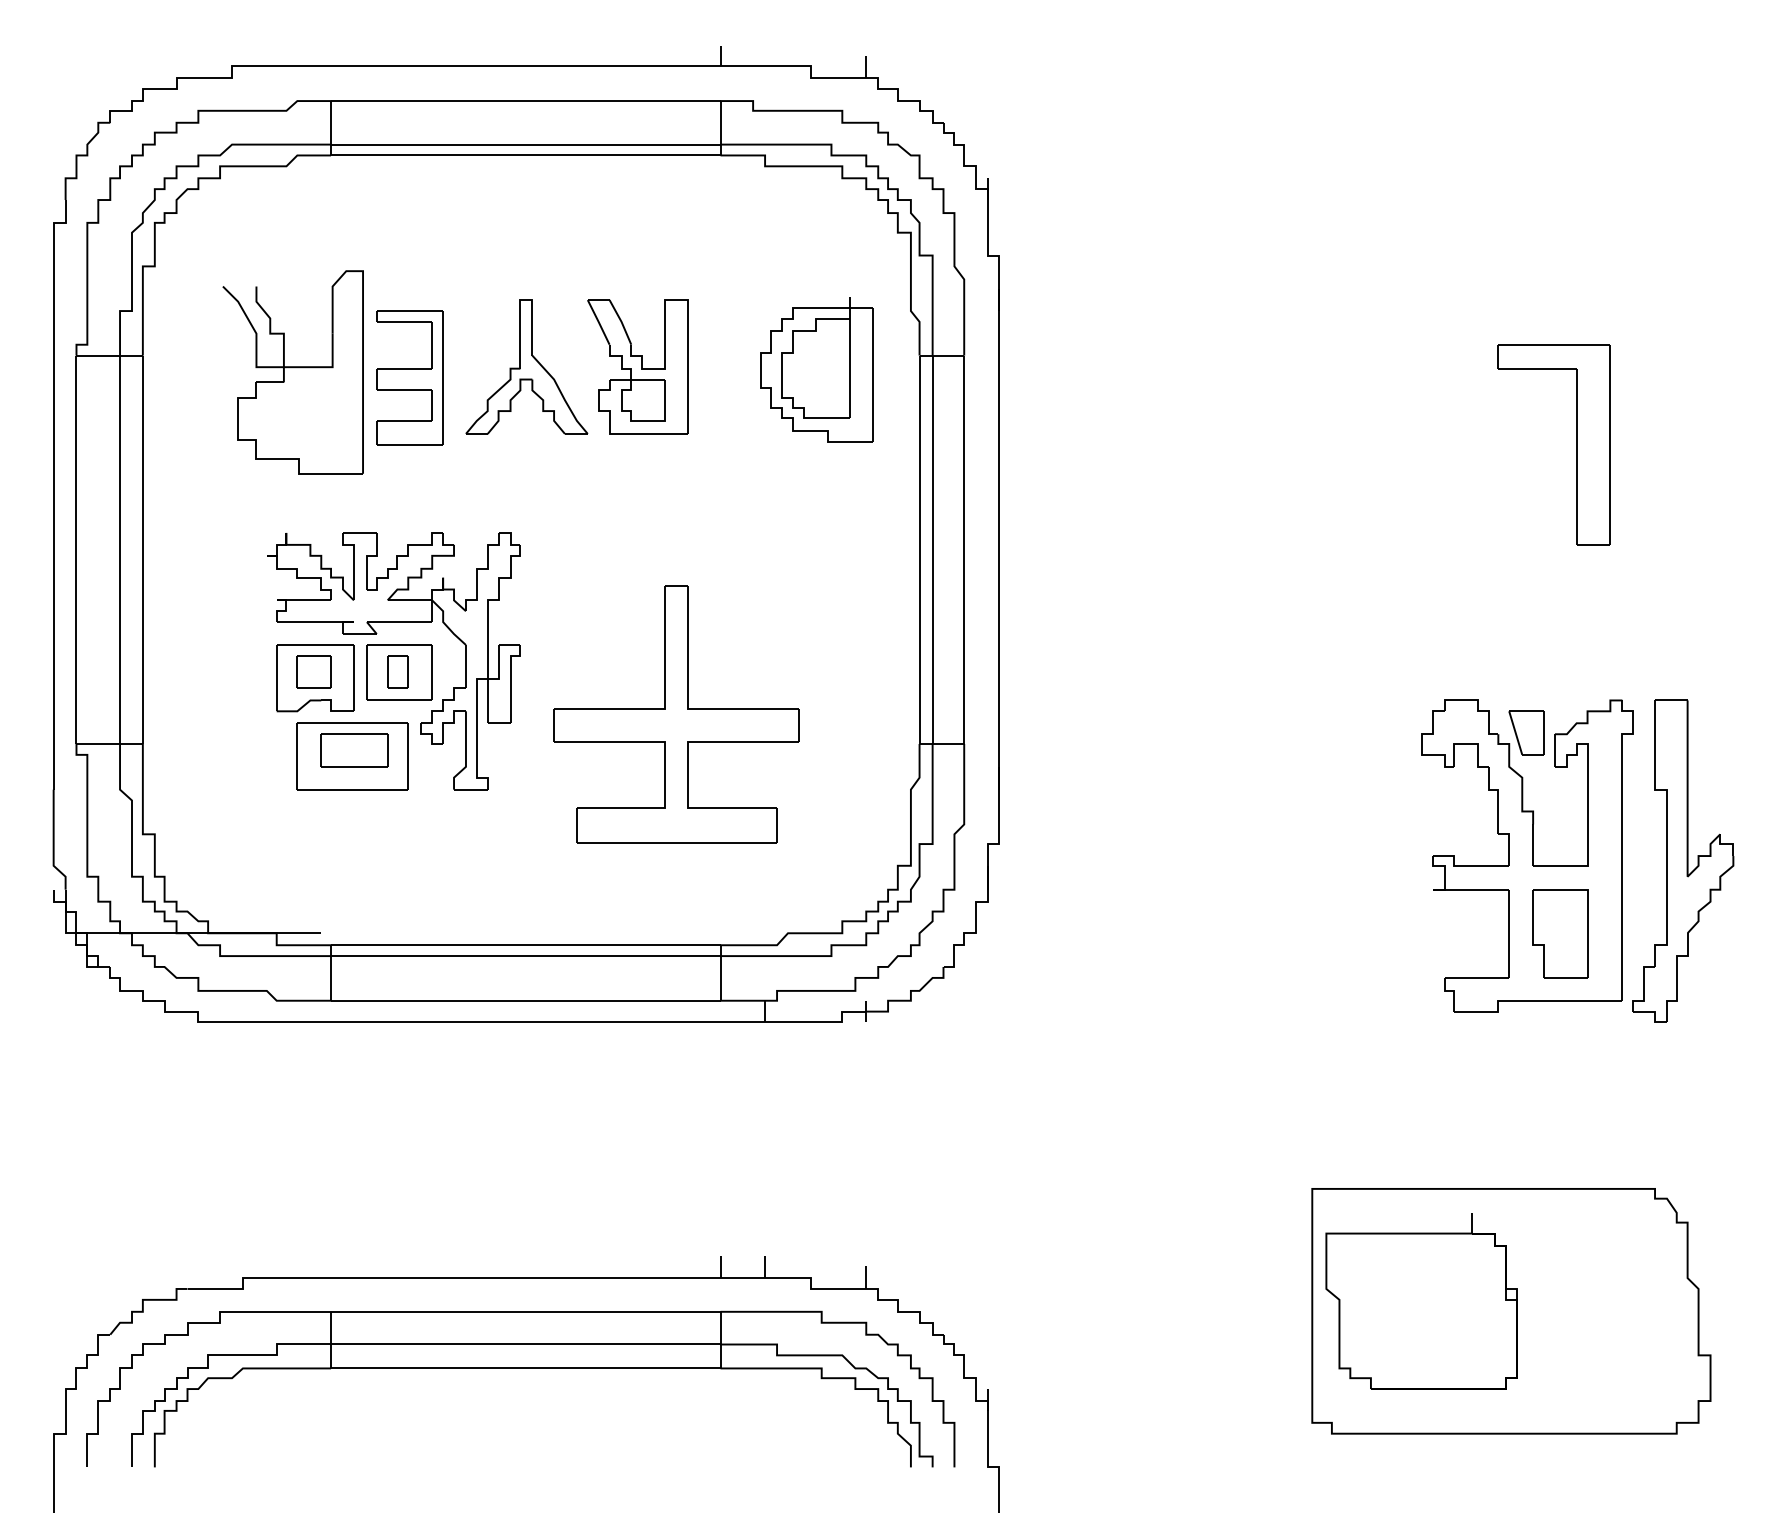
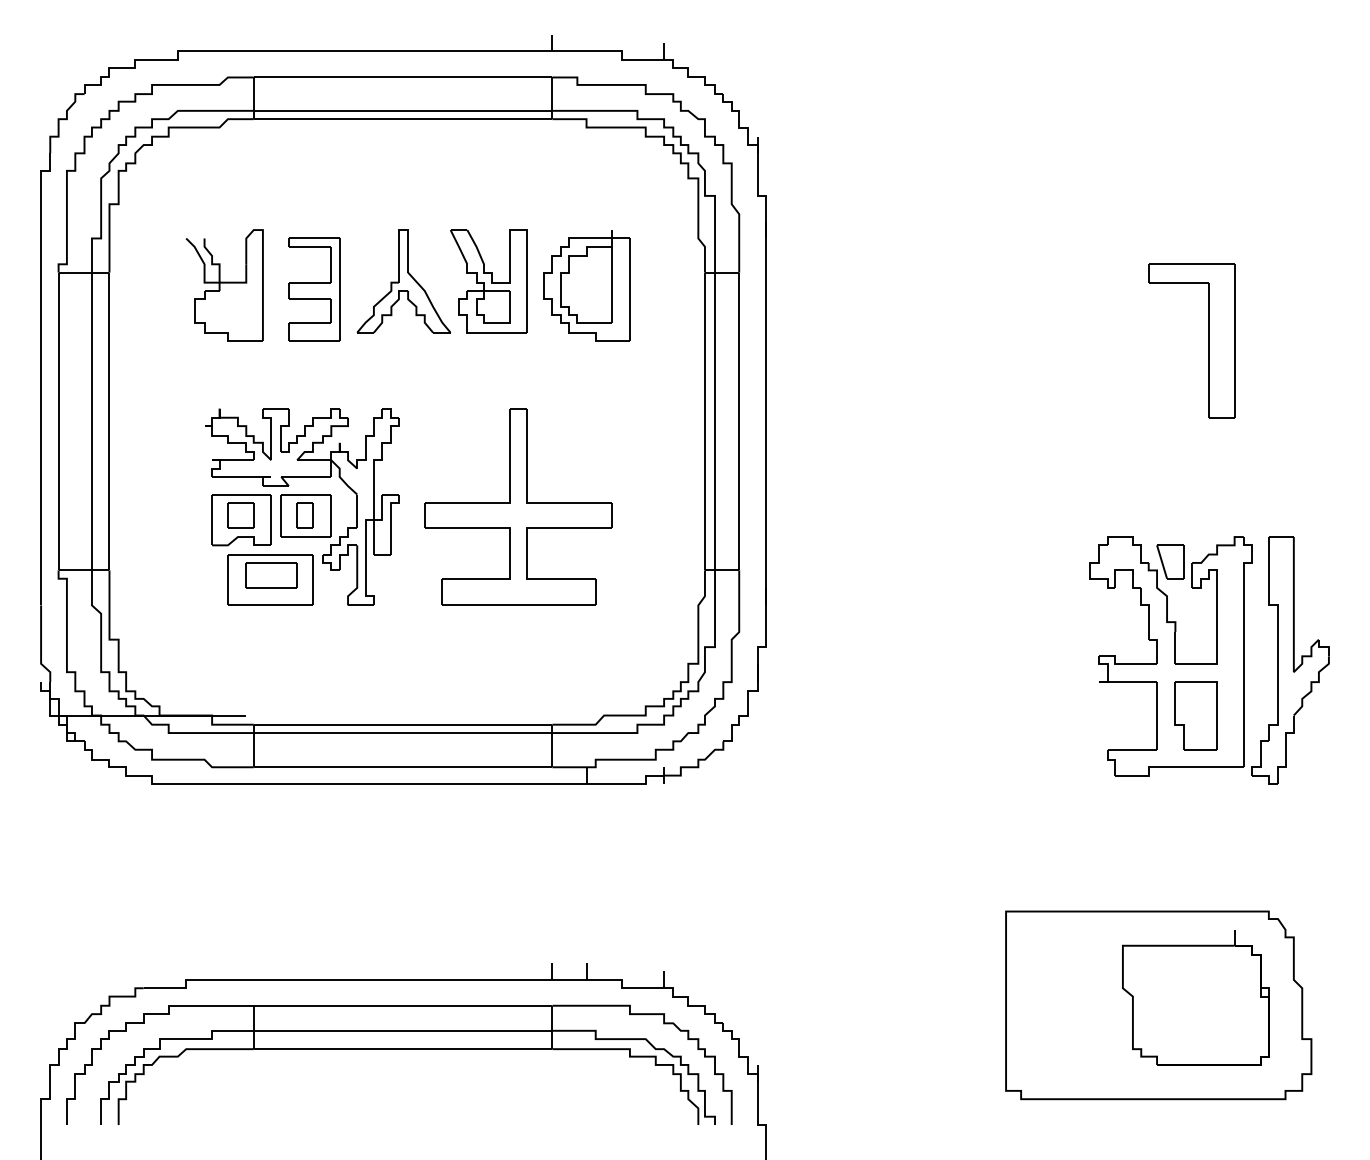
part: (815, 369) -> (586, 285), moved
part: (292, 372) -> (224, 285), size x0.71
part: (676, 714) -> (518, 506), moved
part: (1421, 1301) -> (1195, 997), moved

